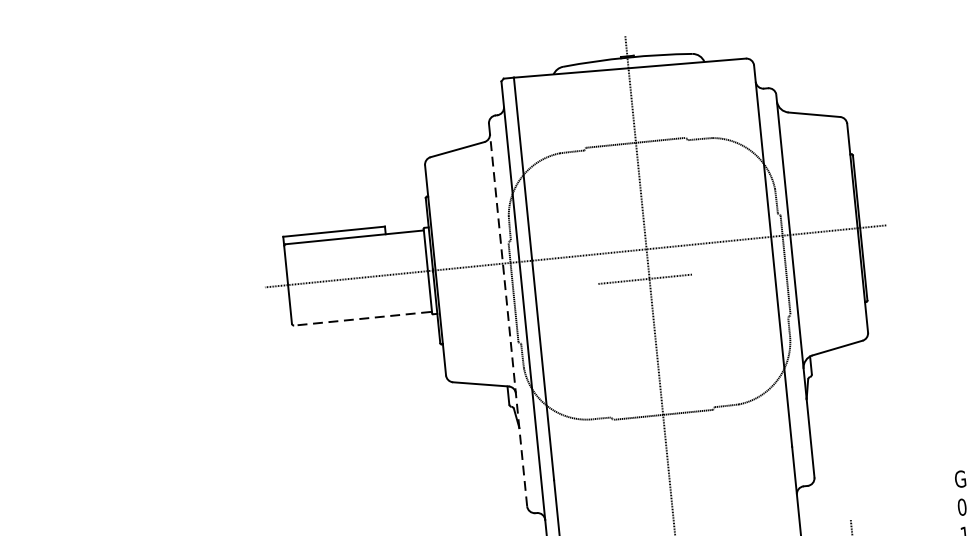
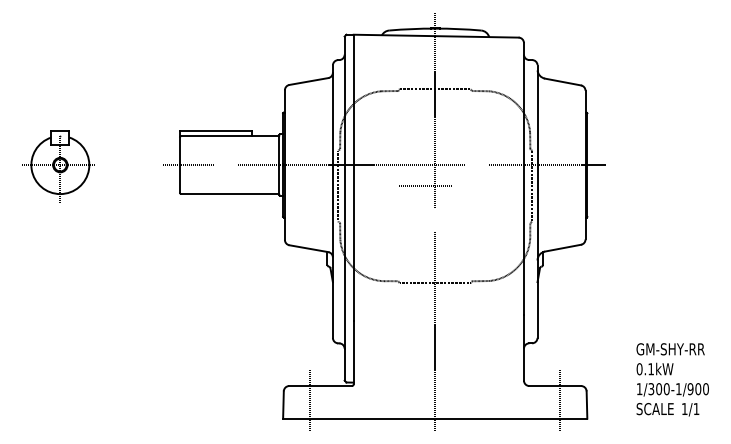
part: (117, 304) -> (58, 166), added
line: (363, 319) -> (230, 194), dashed -> solid
line: (508, 320) -> (332, 205), dashed -> solid

